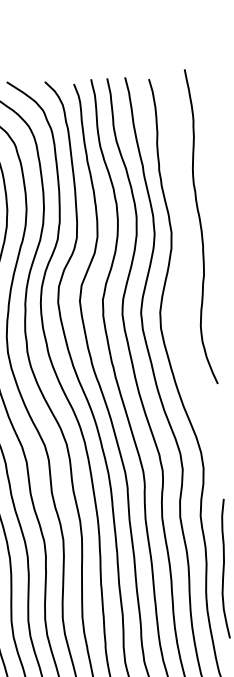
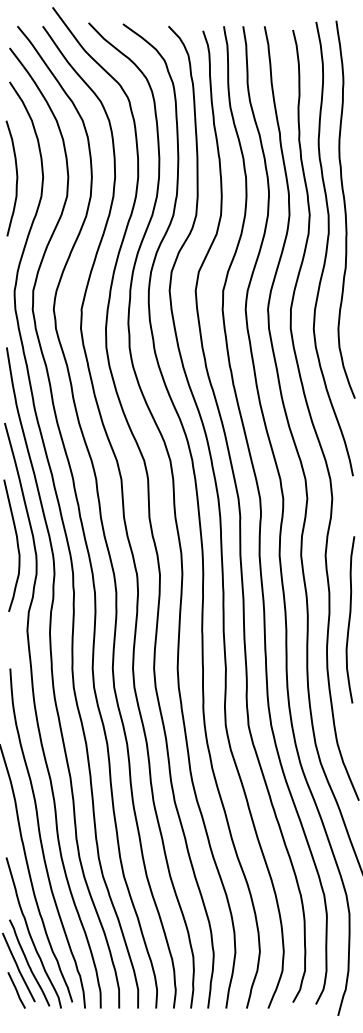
curve: (188, 257) -> (328, 245), added

